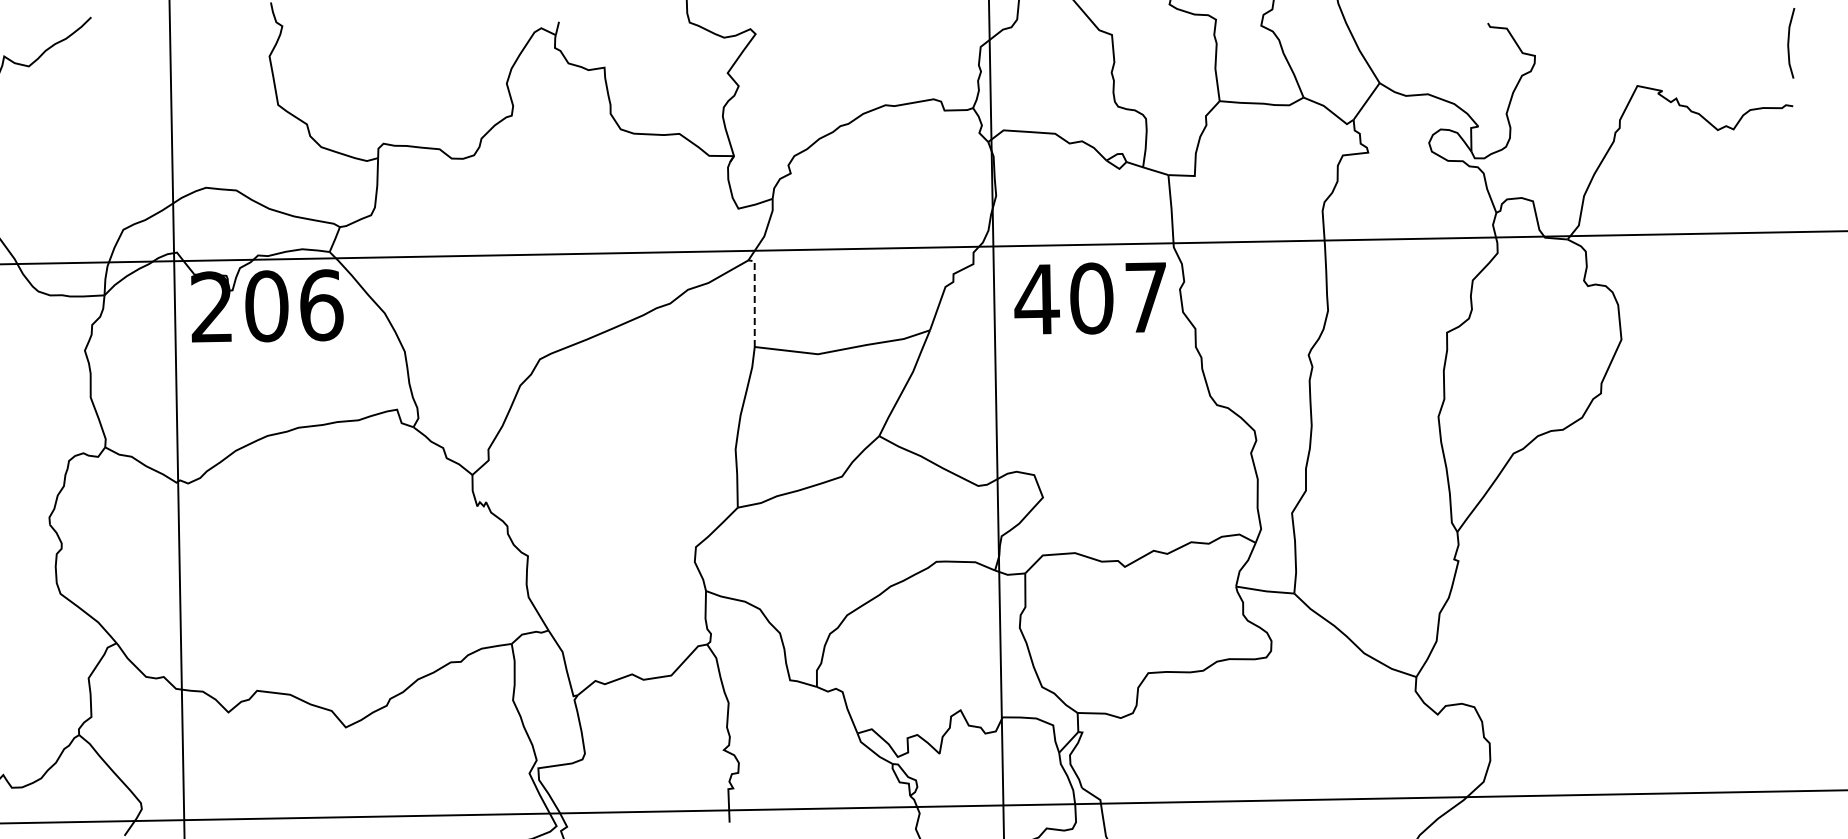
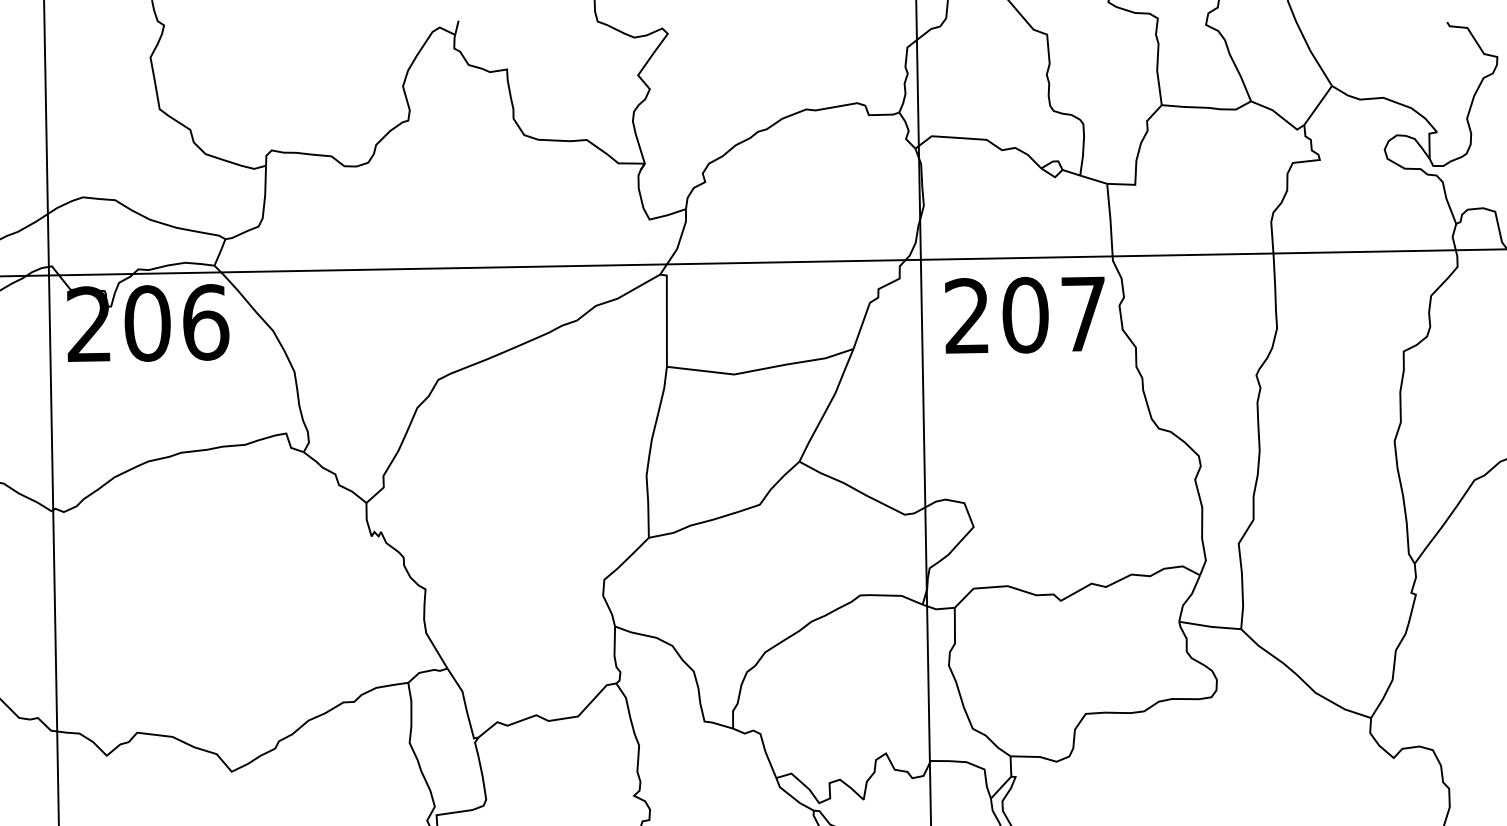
text: (1037, 298) -> (967, 315), 407 -> 207
line: (754, 300) -> (666, 317), dashed -> solid

